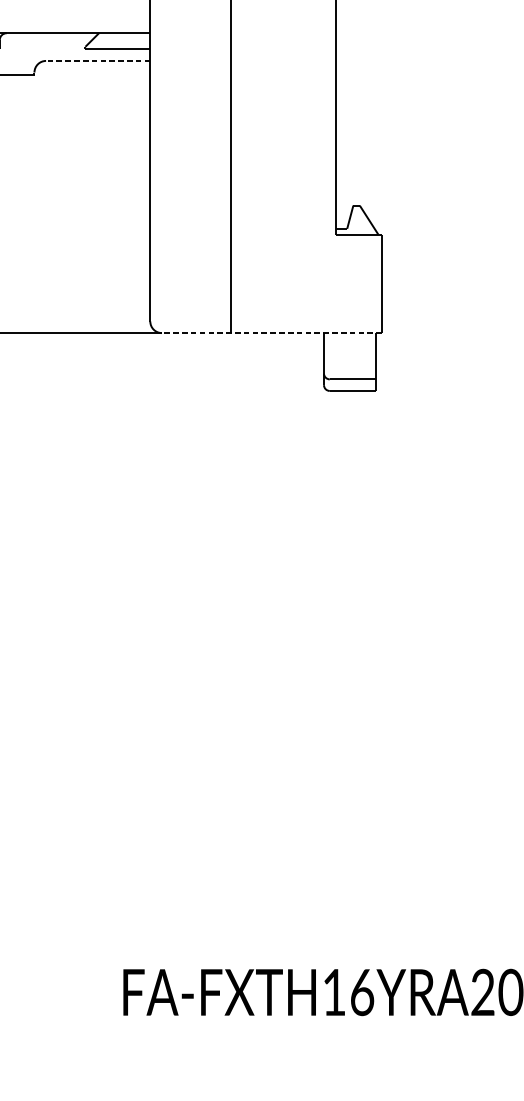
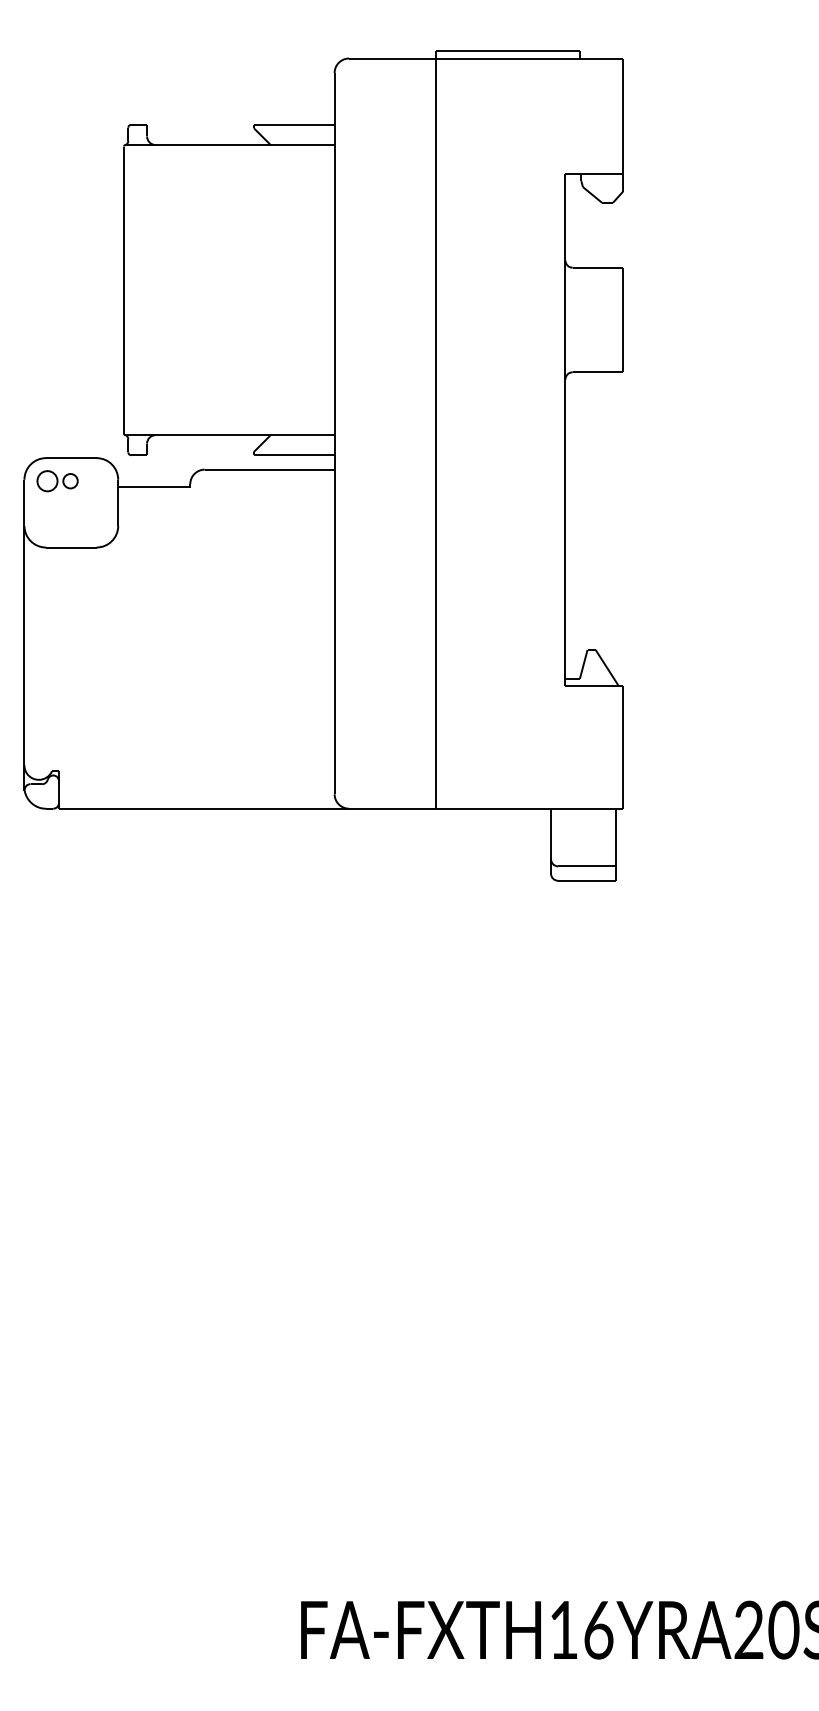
line: (98, 60) -> (269, 469), dashed -> solid
line: (271, 332) -> (485, 808), dashed -> solid

